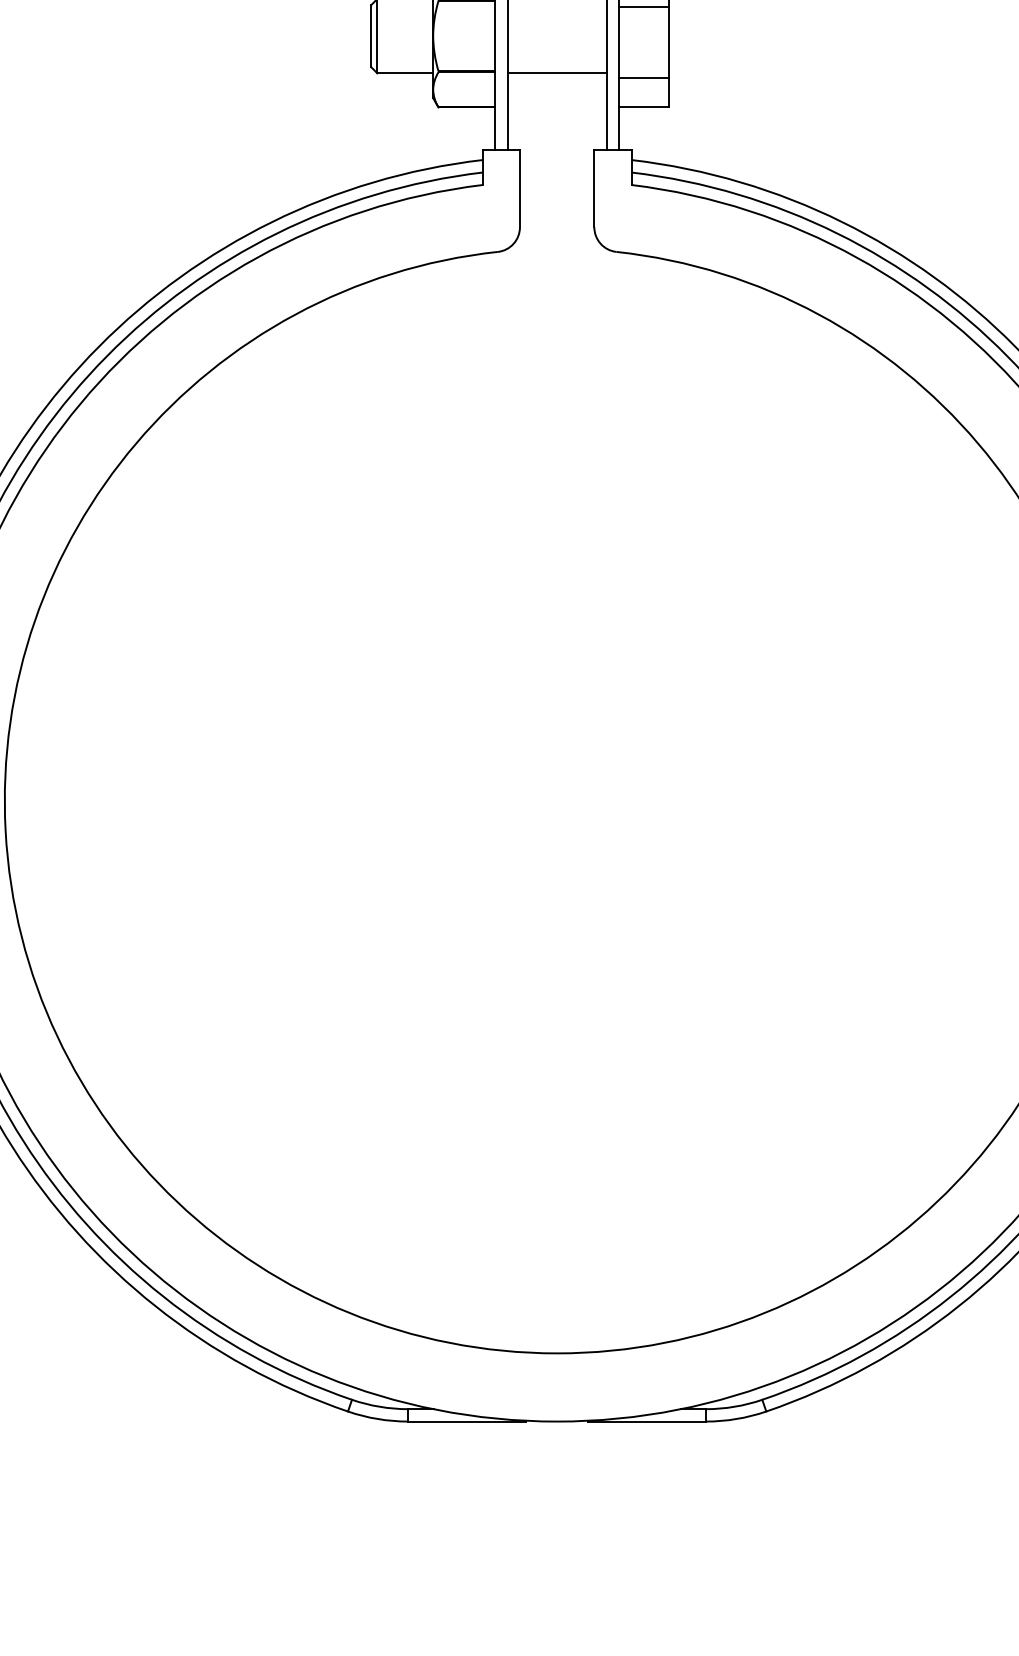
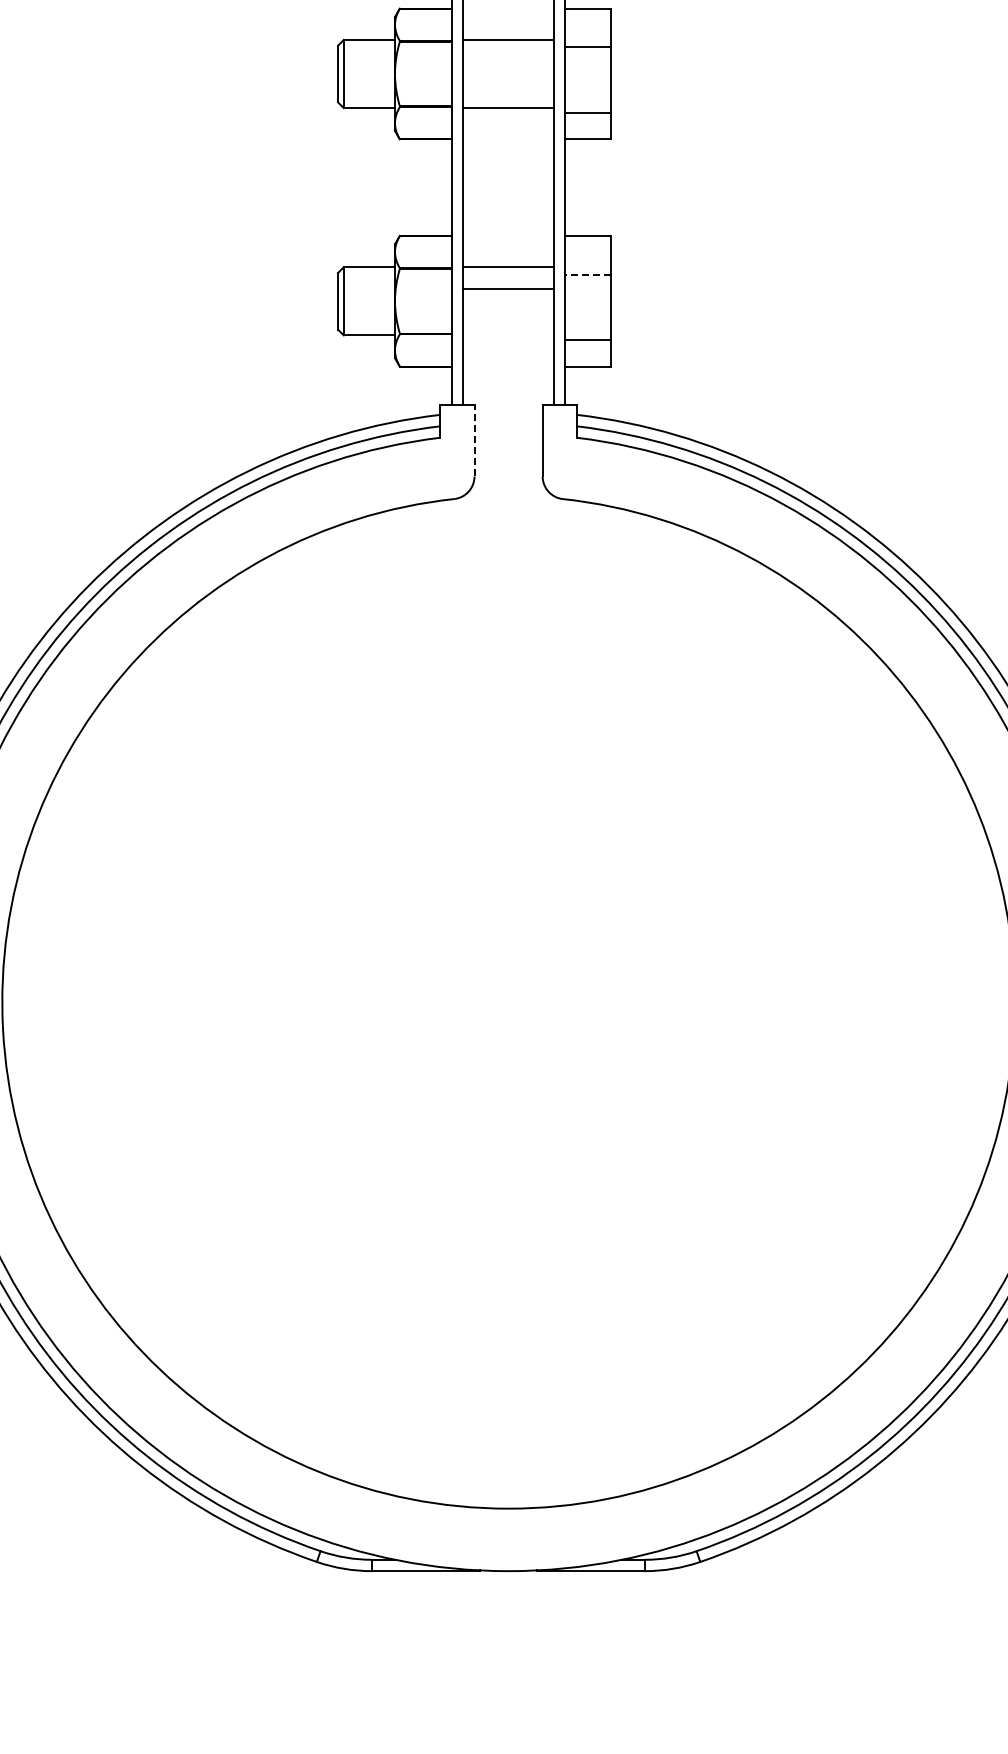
line: (644, 6) -> (588, 274), solid -> dashed
line: (557, 73) -> (508, 289), moved
line: (519, 188) -> (474, 440), solid -> dashed

